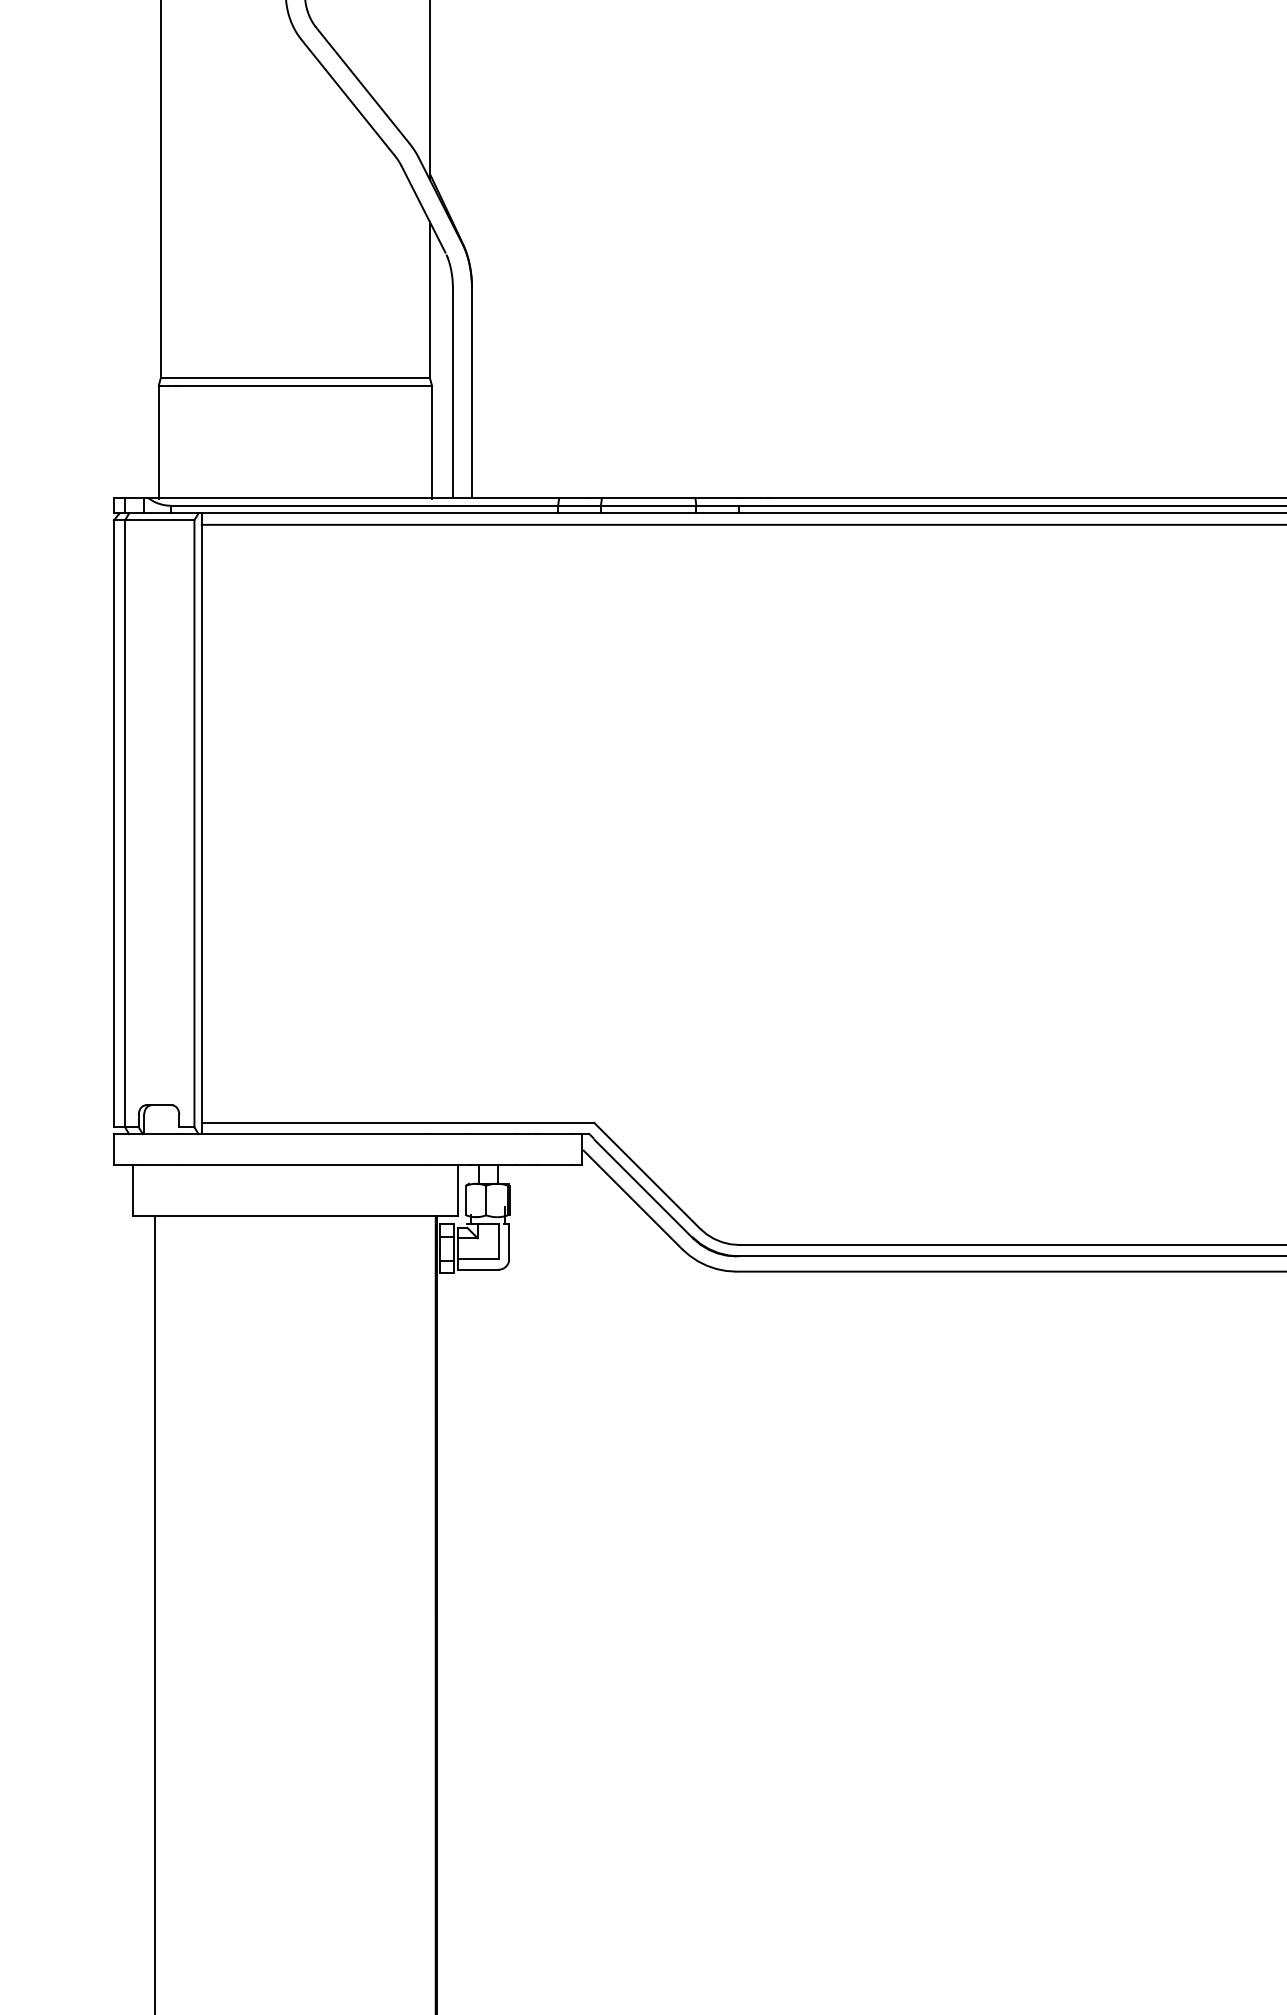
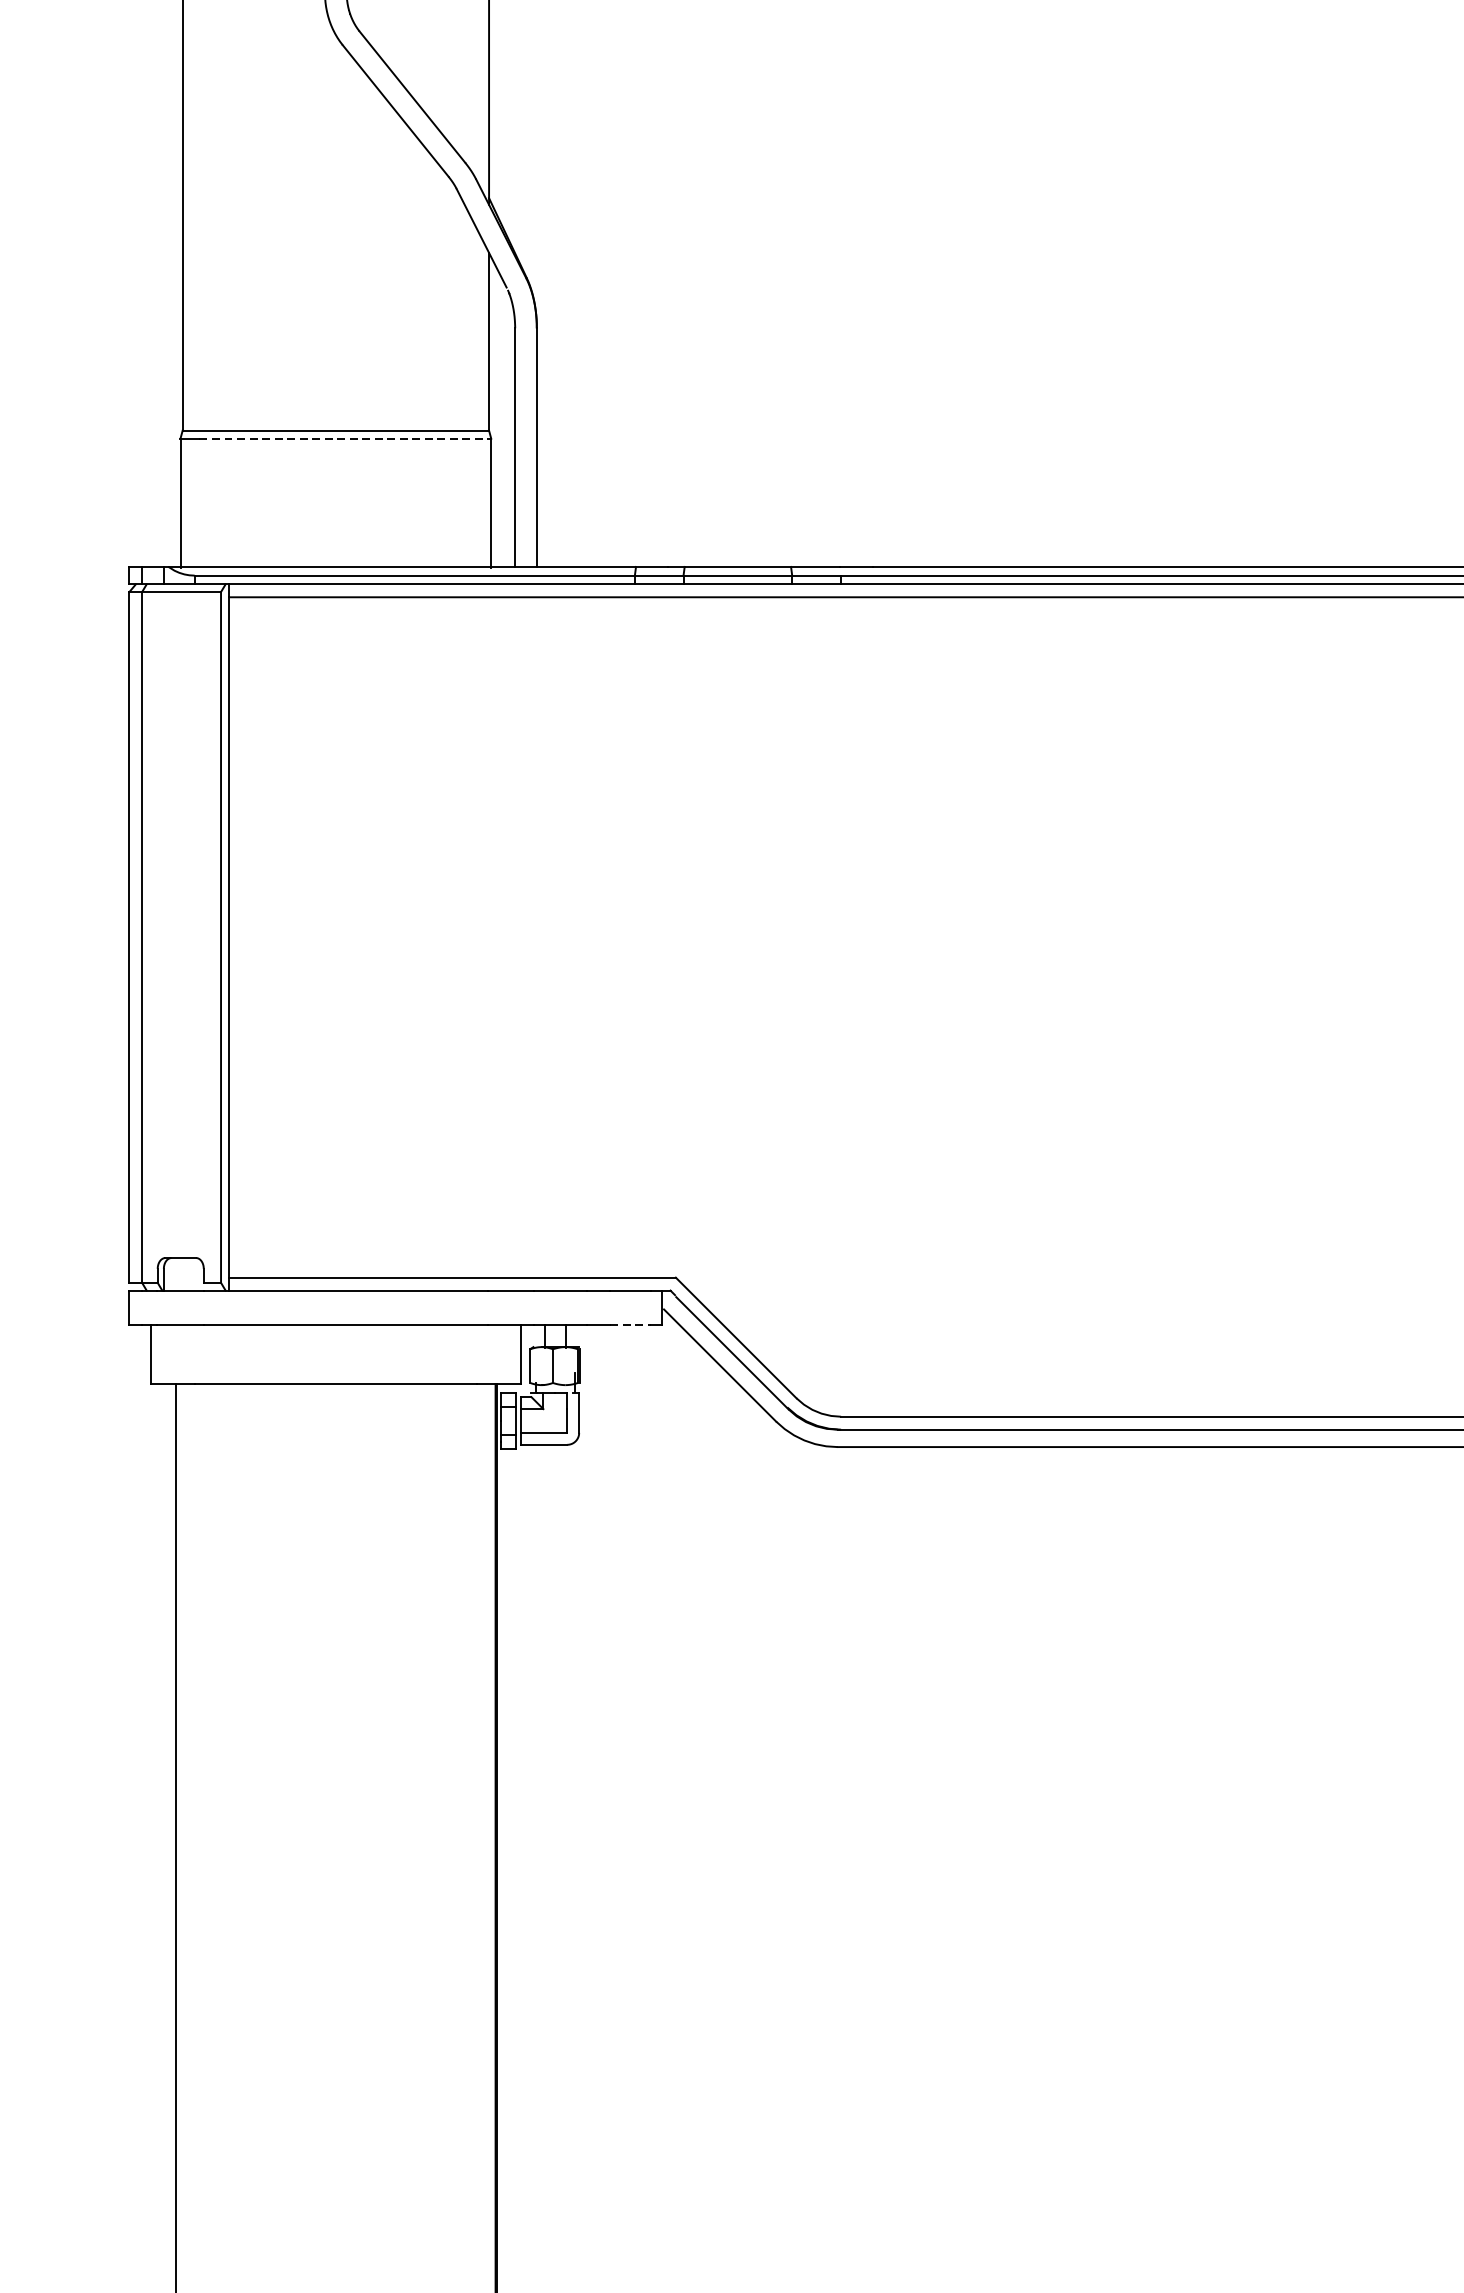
line: (304, 385) -> (346, 438), solid -> dashed
line: (554, 1164) -> (630, 1325), solid -> dashed

